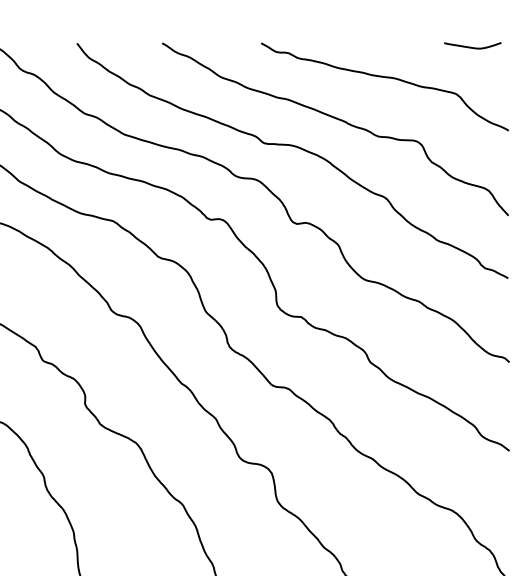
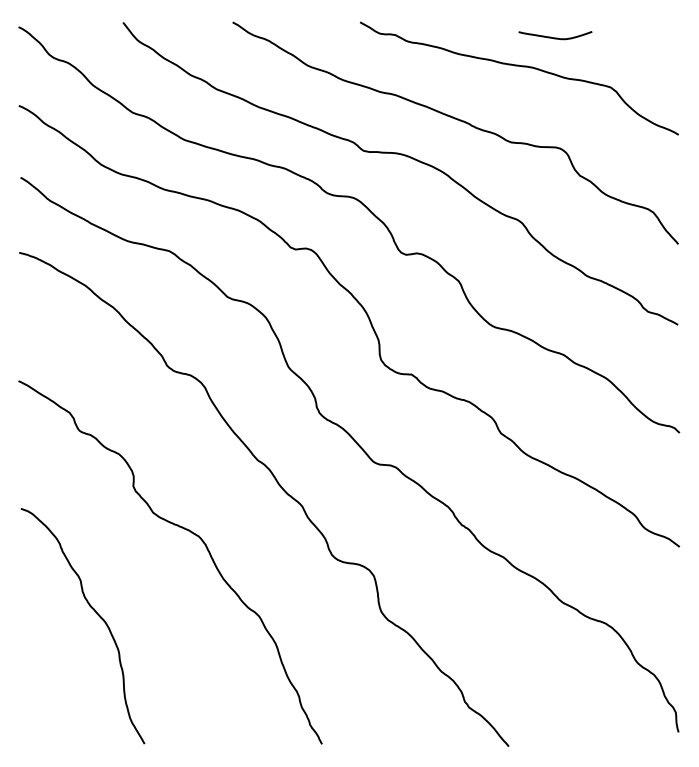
curve: (472, 47) -> (555, 37), moved

